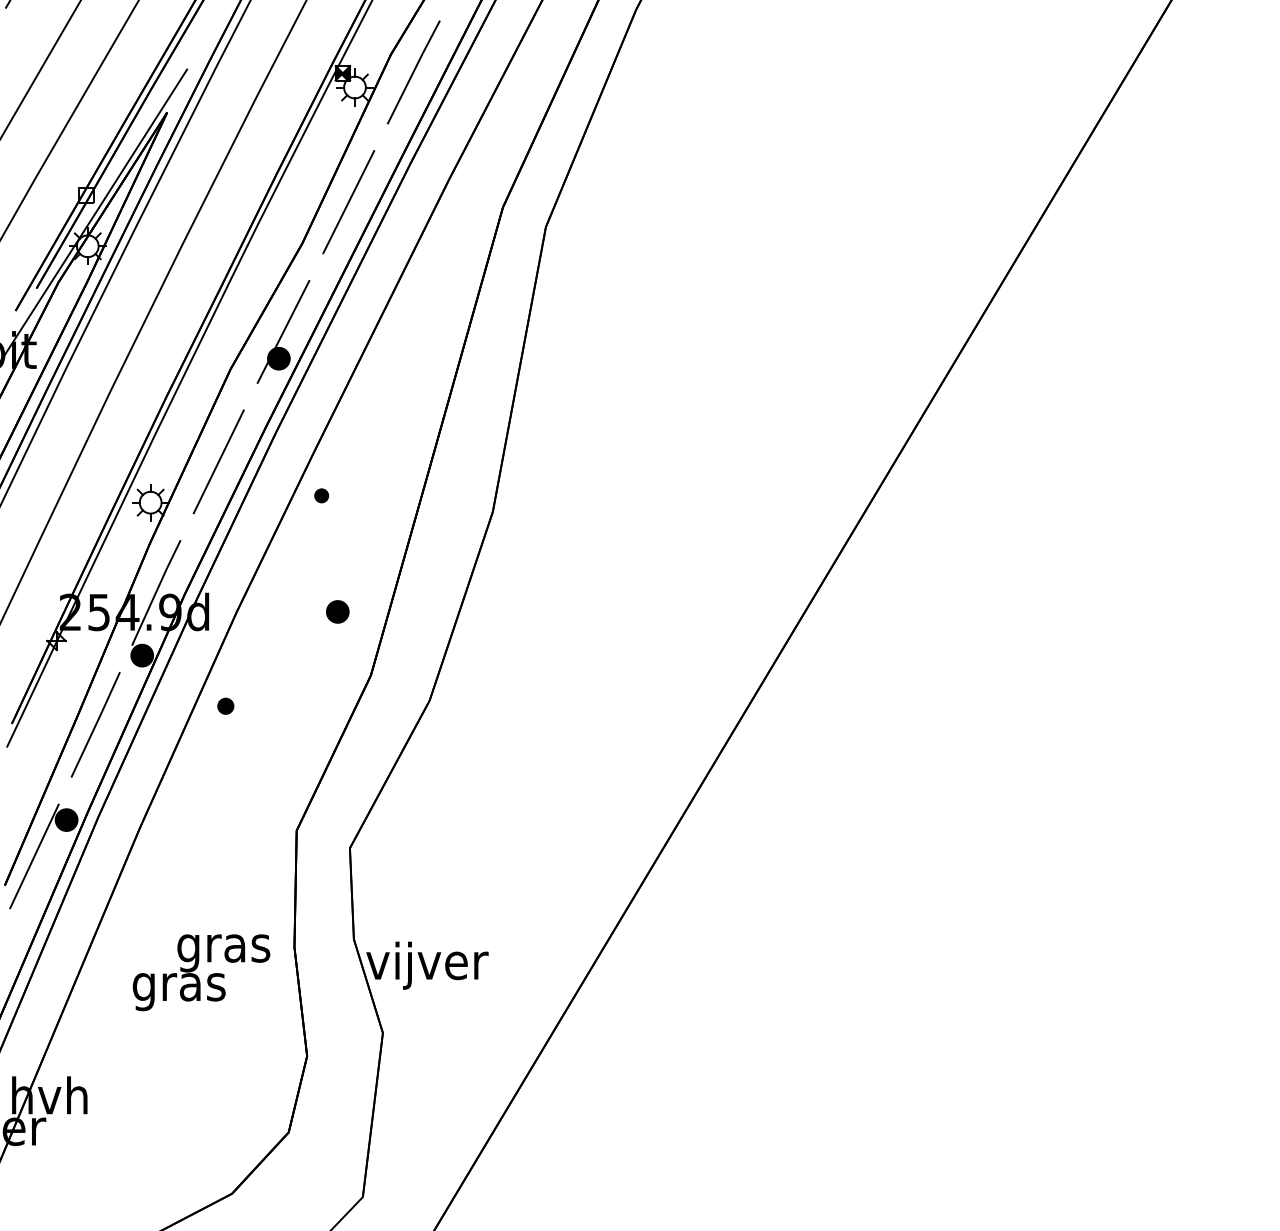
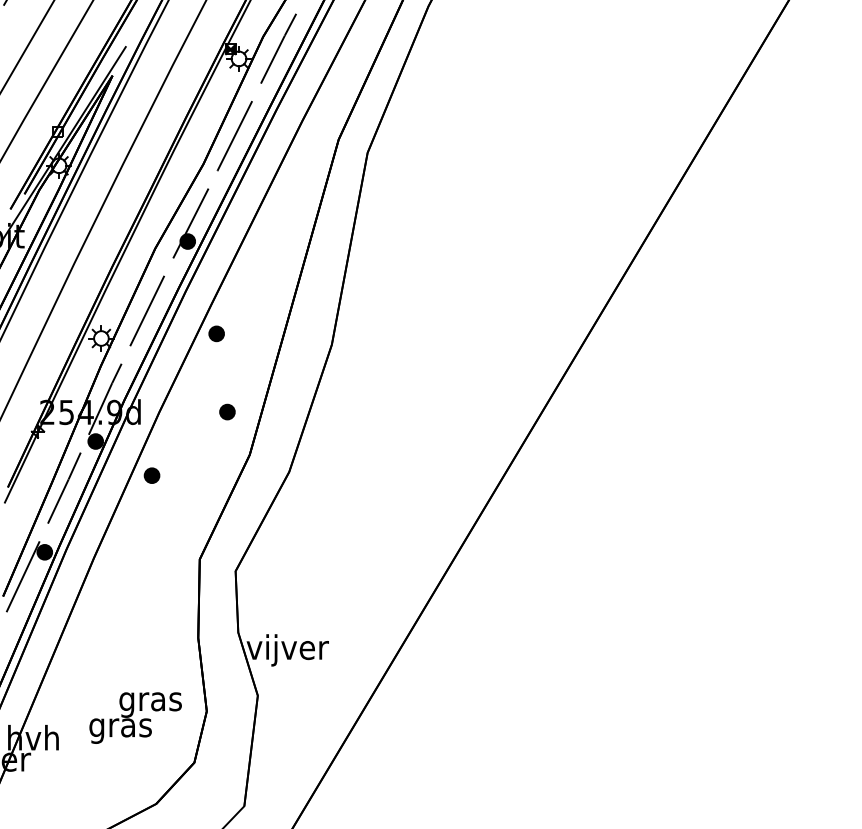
part: (321, 495) -> (216, 333), size x1.67
part: (225, 706) -> (151, 475), size x1.43
text: (201, 971) -> (135, 717), moved

